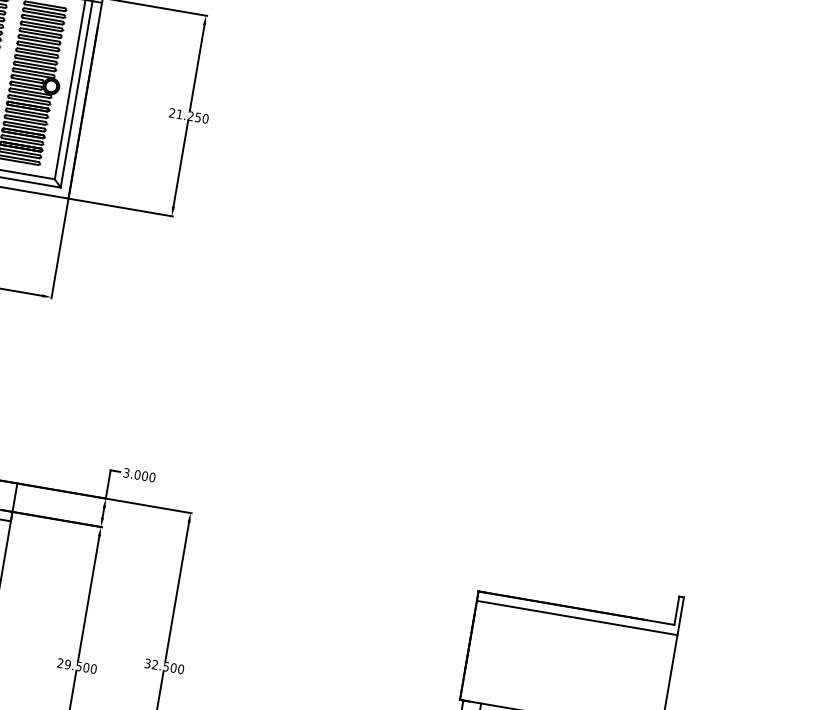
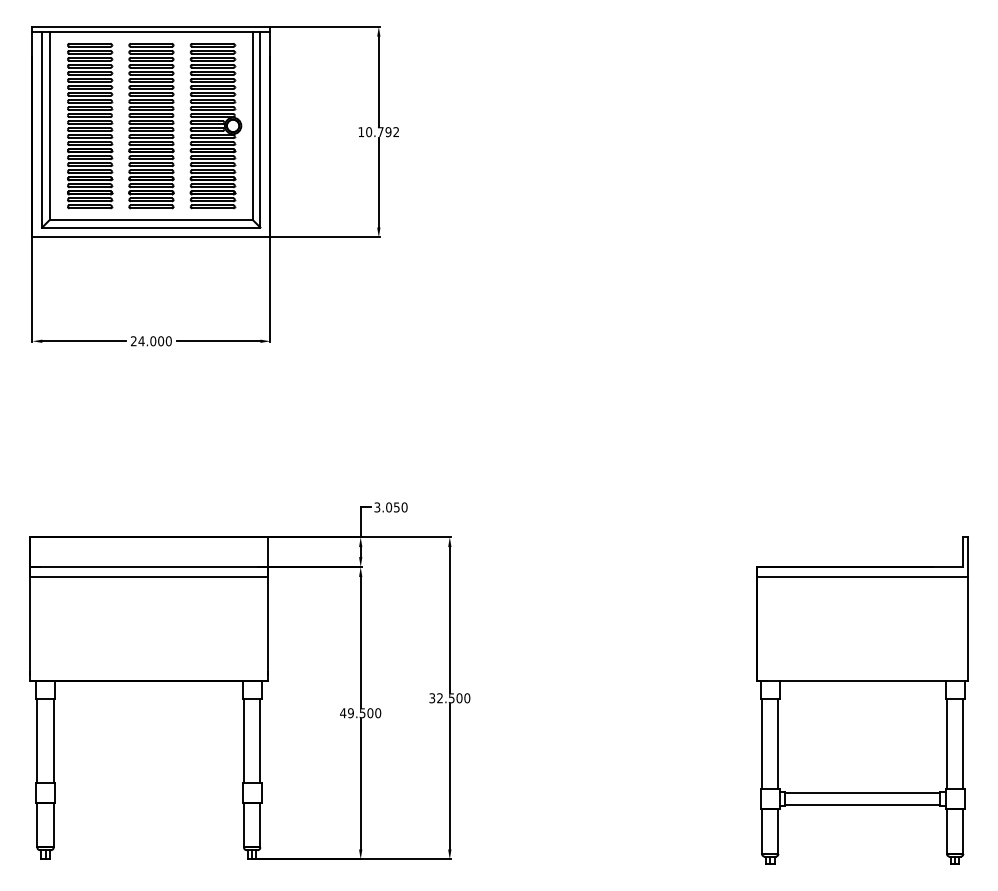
text: (188, 116) -> (378, 132), 21.250 -> 10.792
text: (144, 476) -> (396, 507), 3.000 -> 3.050
text: (60, 663) -> (343, 713), 29.500 -> 49.500

